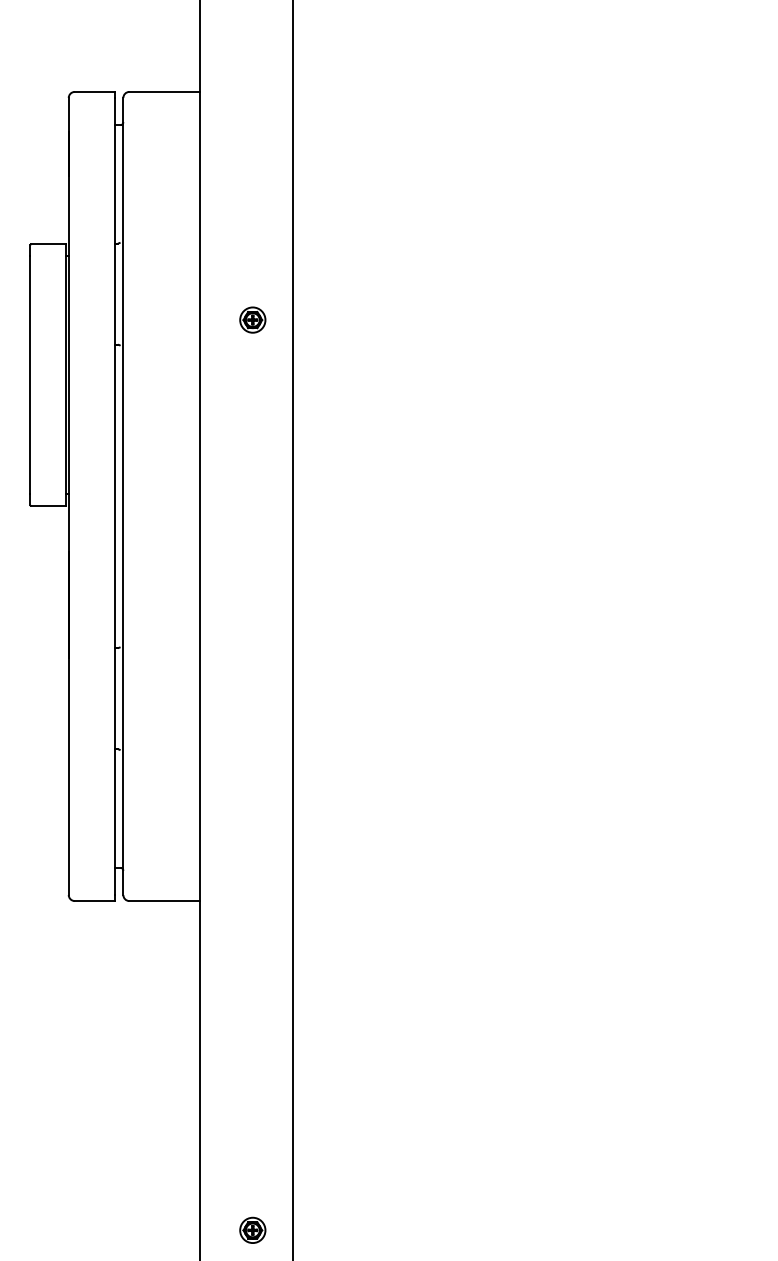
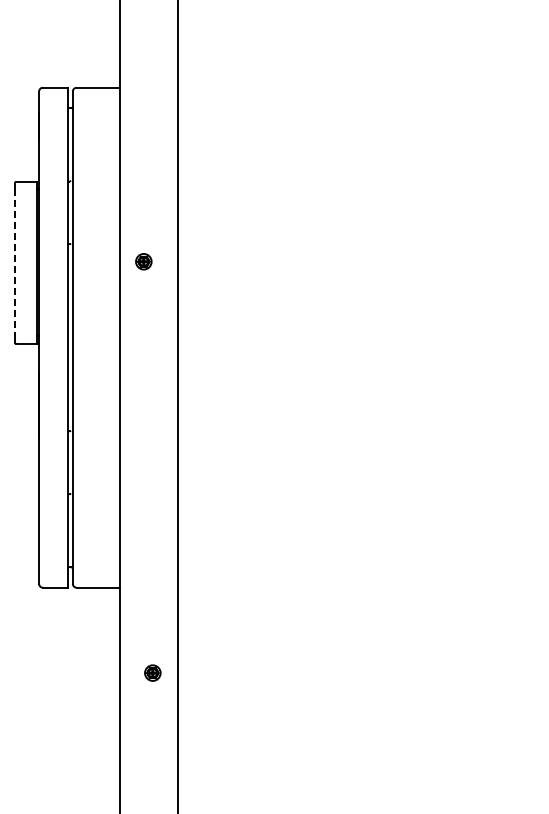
part: (252, 319) -> (143, 261), moved
line: (30, 376) -> (15, 263), solid -> dashed
part: (252, 1229) -> (152, 672), moved

